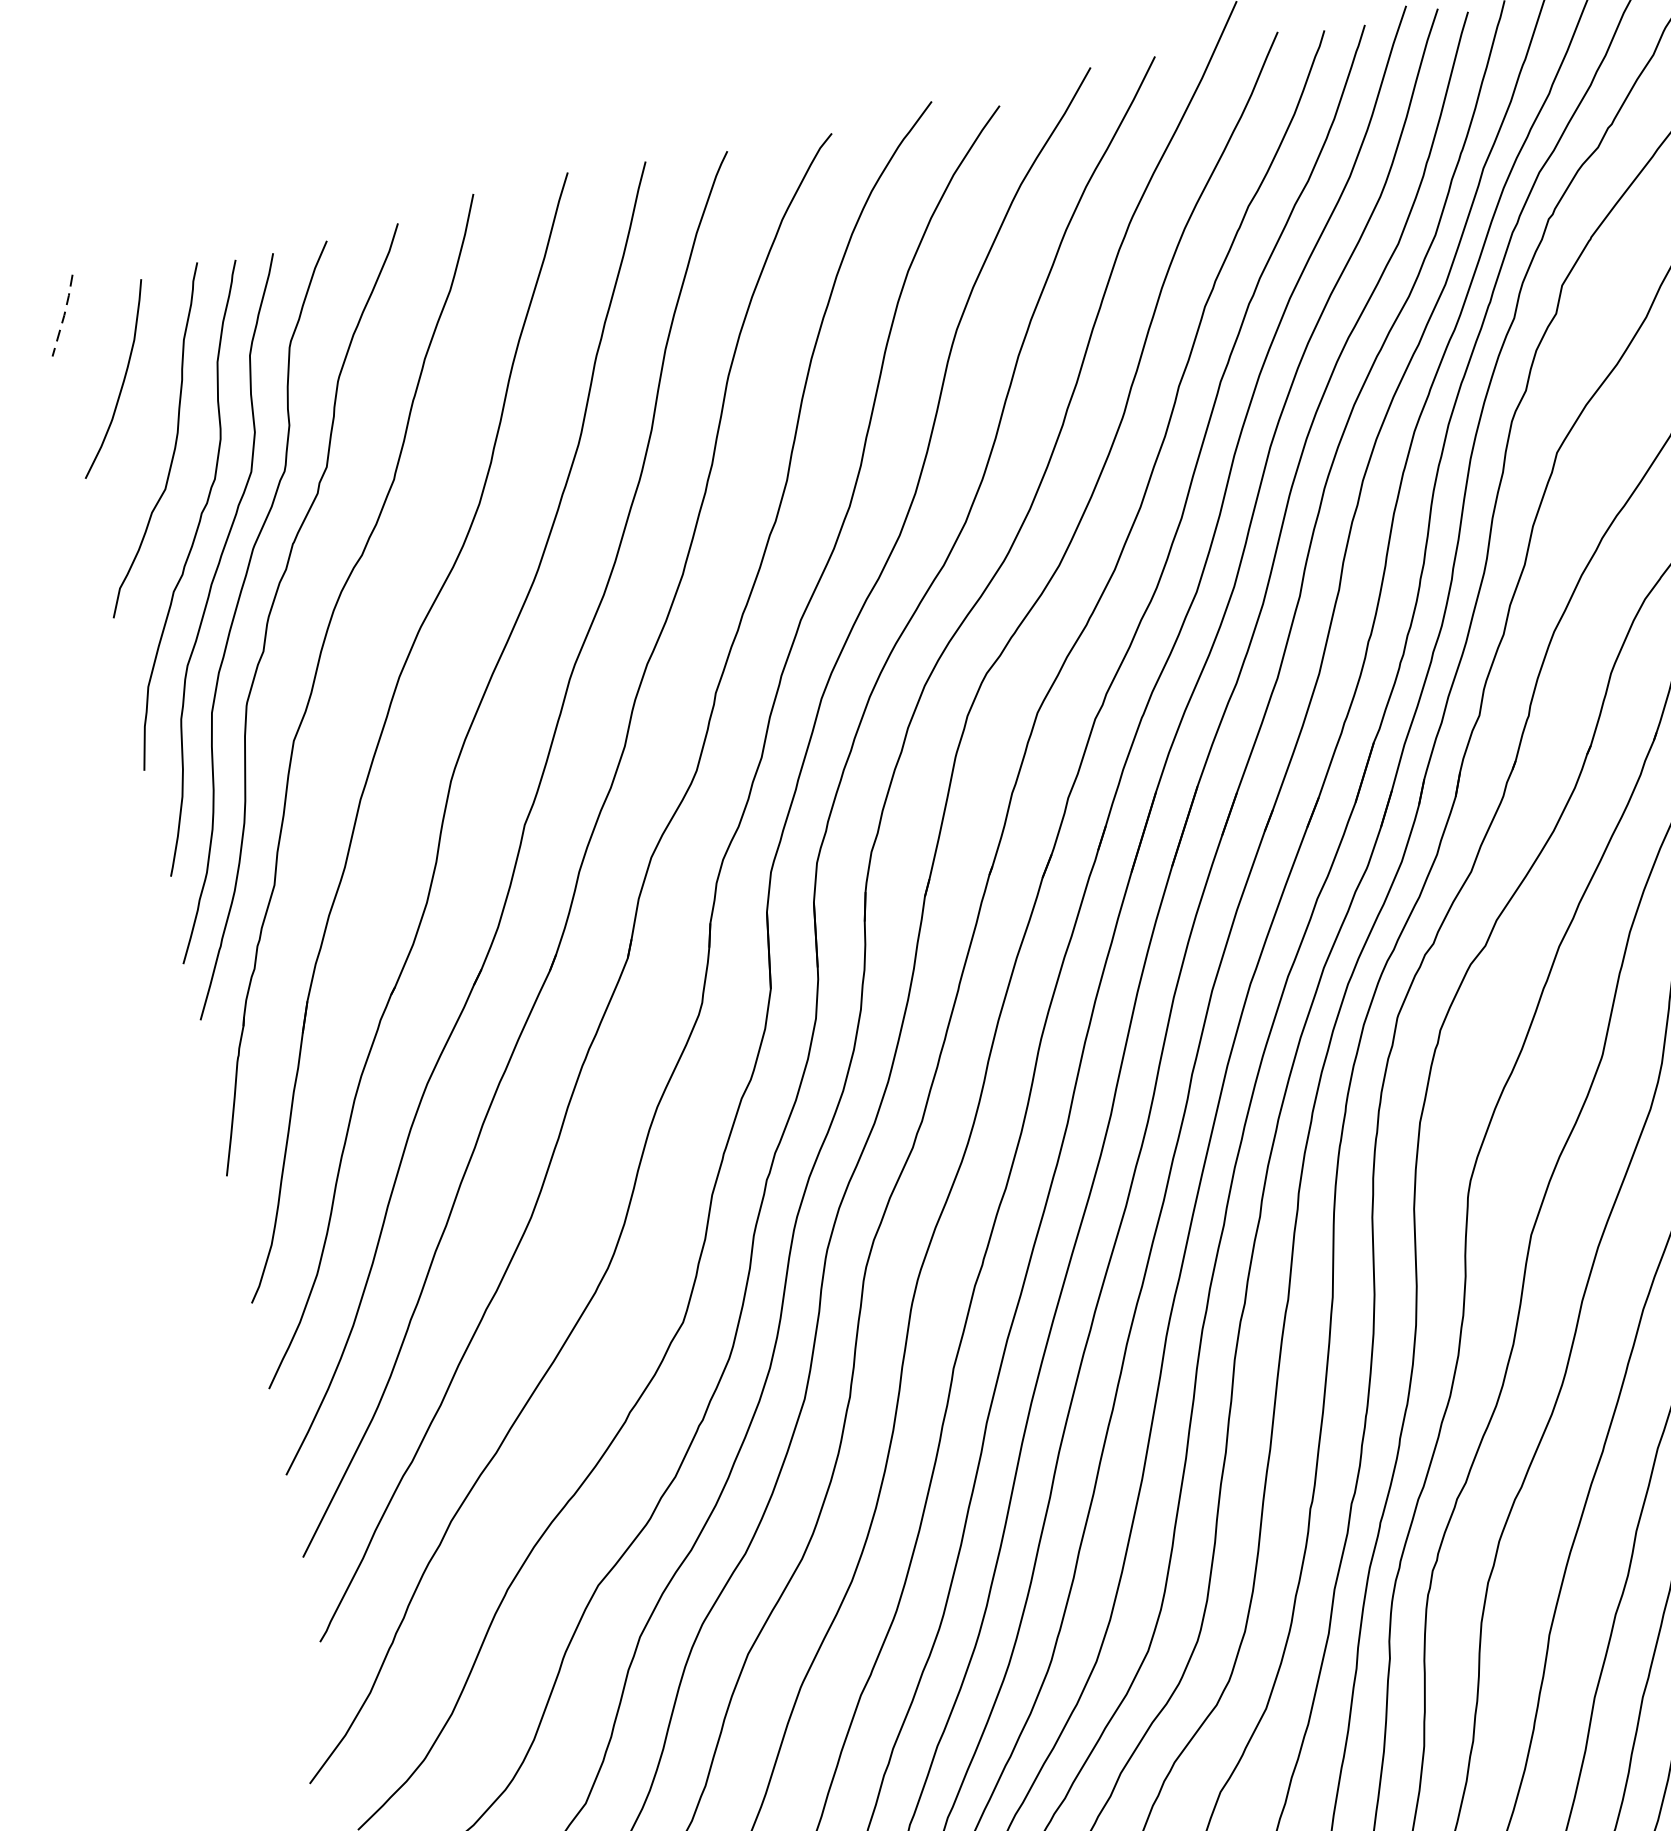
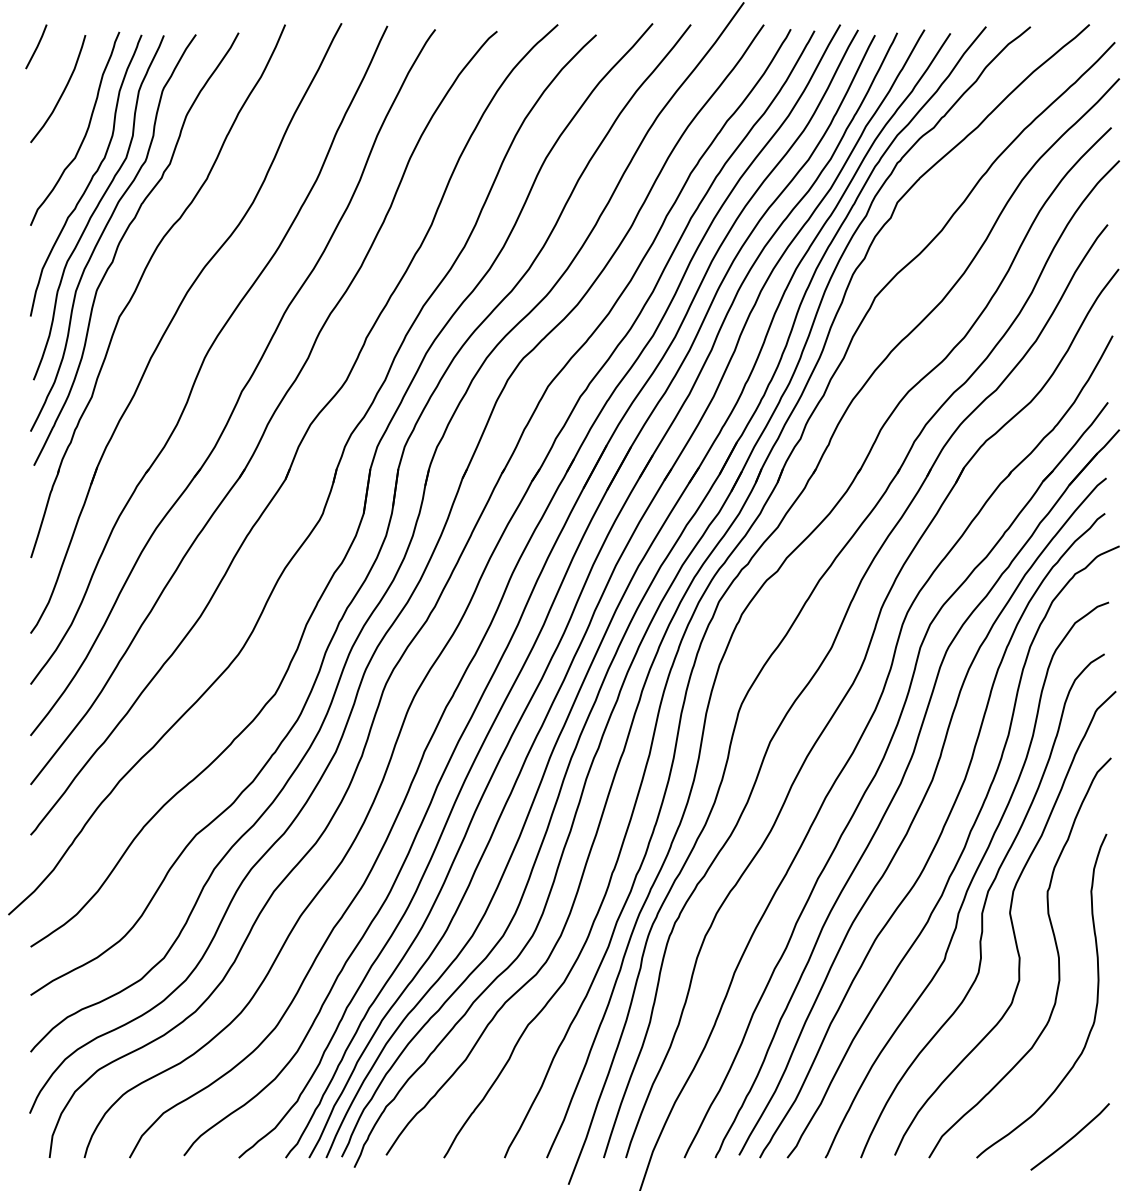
line: (64, 314) -> (37, 46), dashed -> solid

